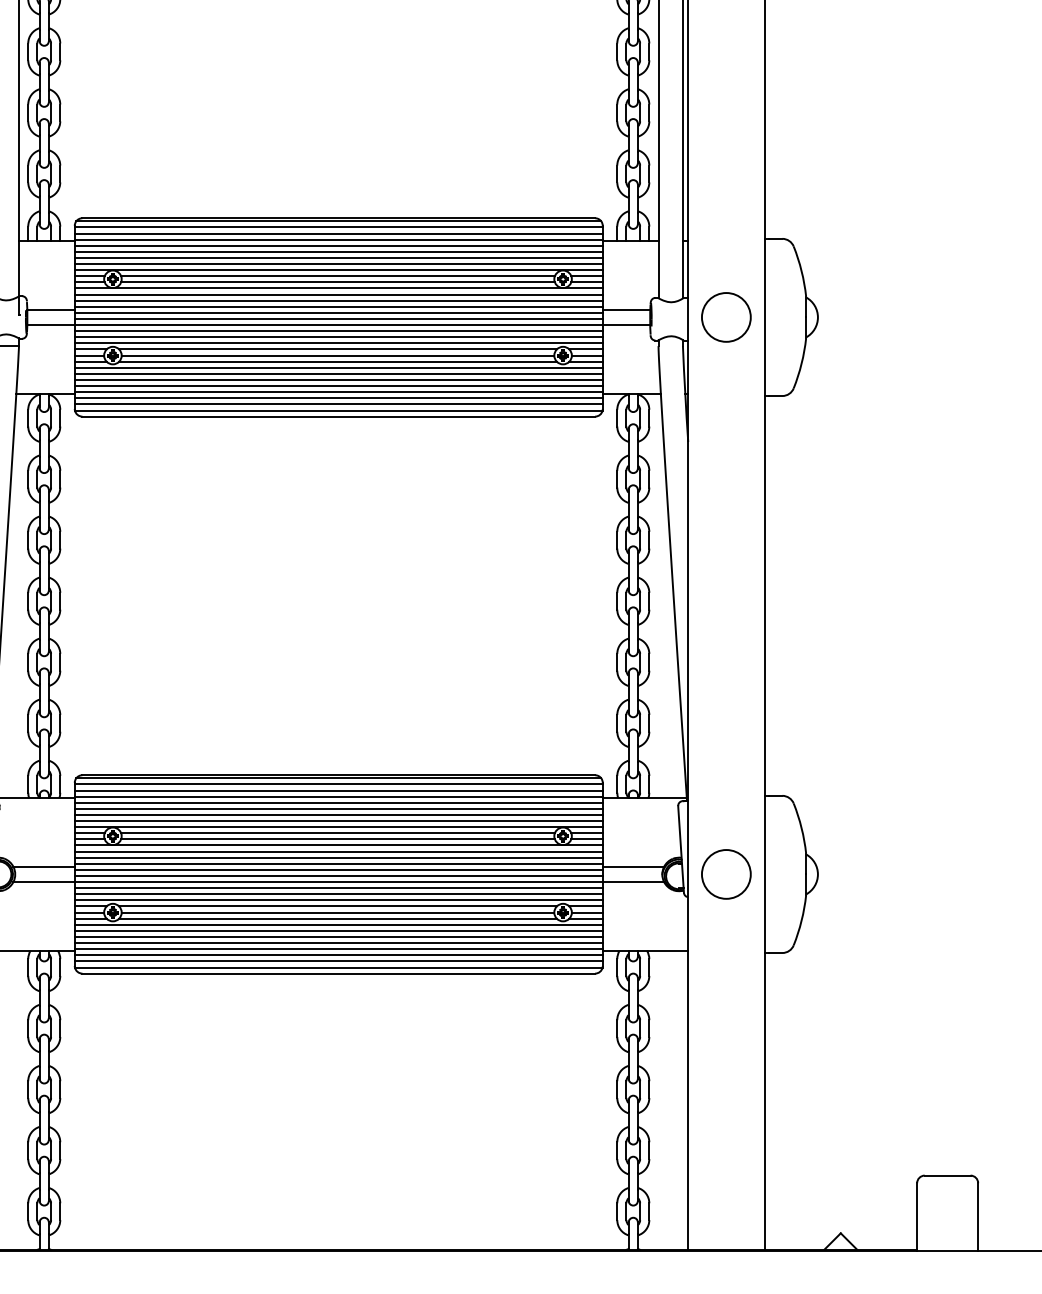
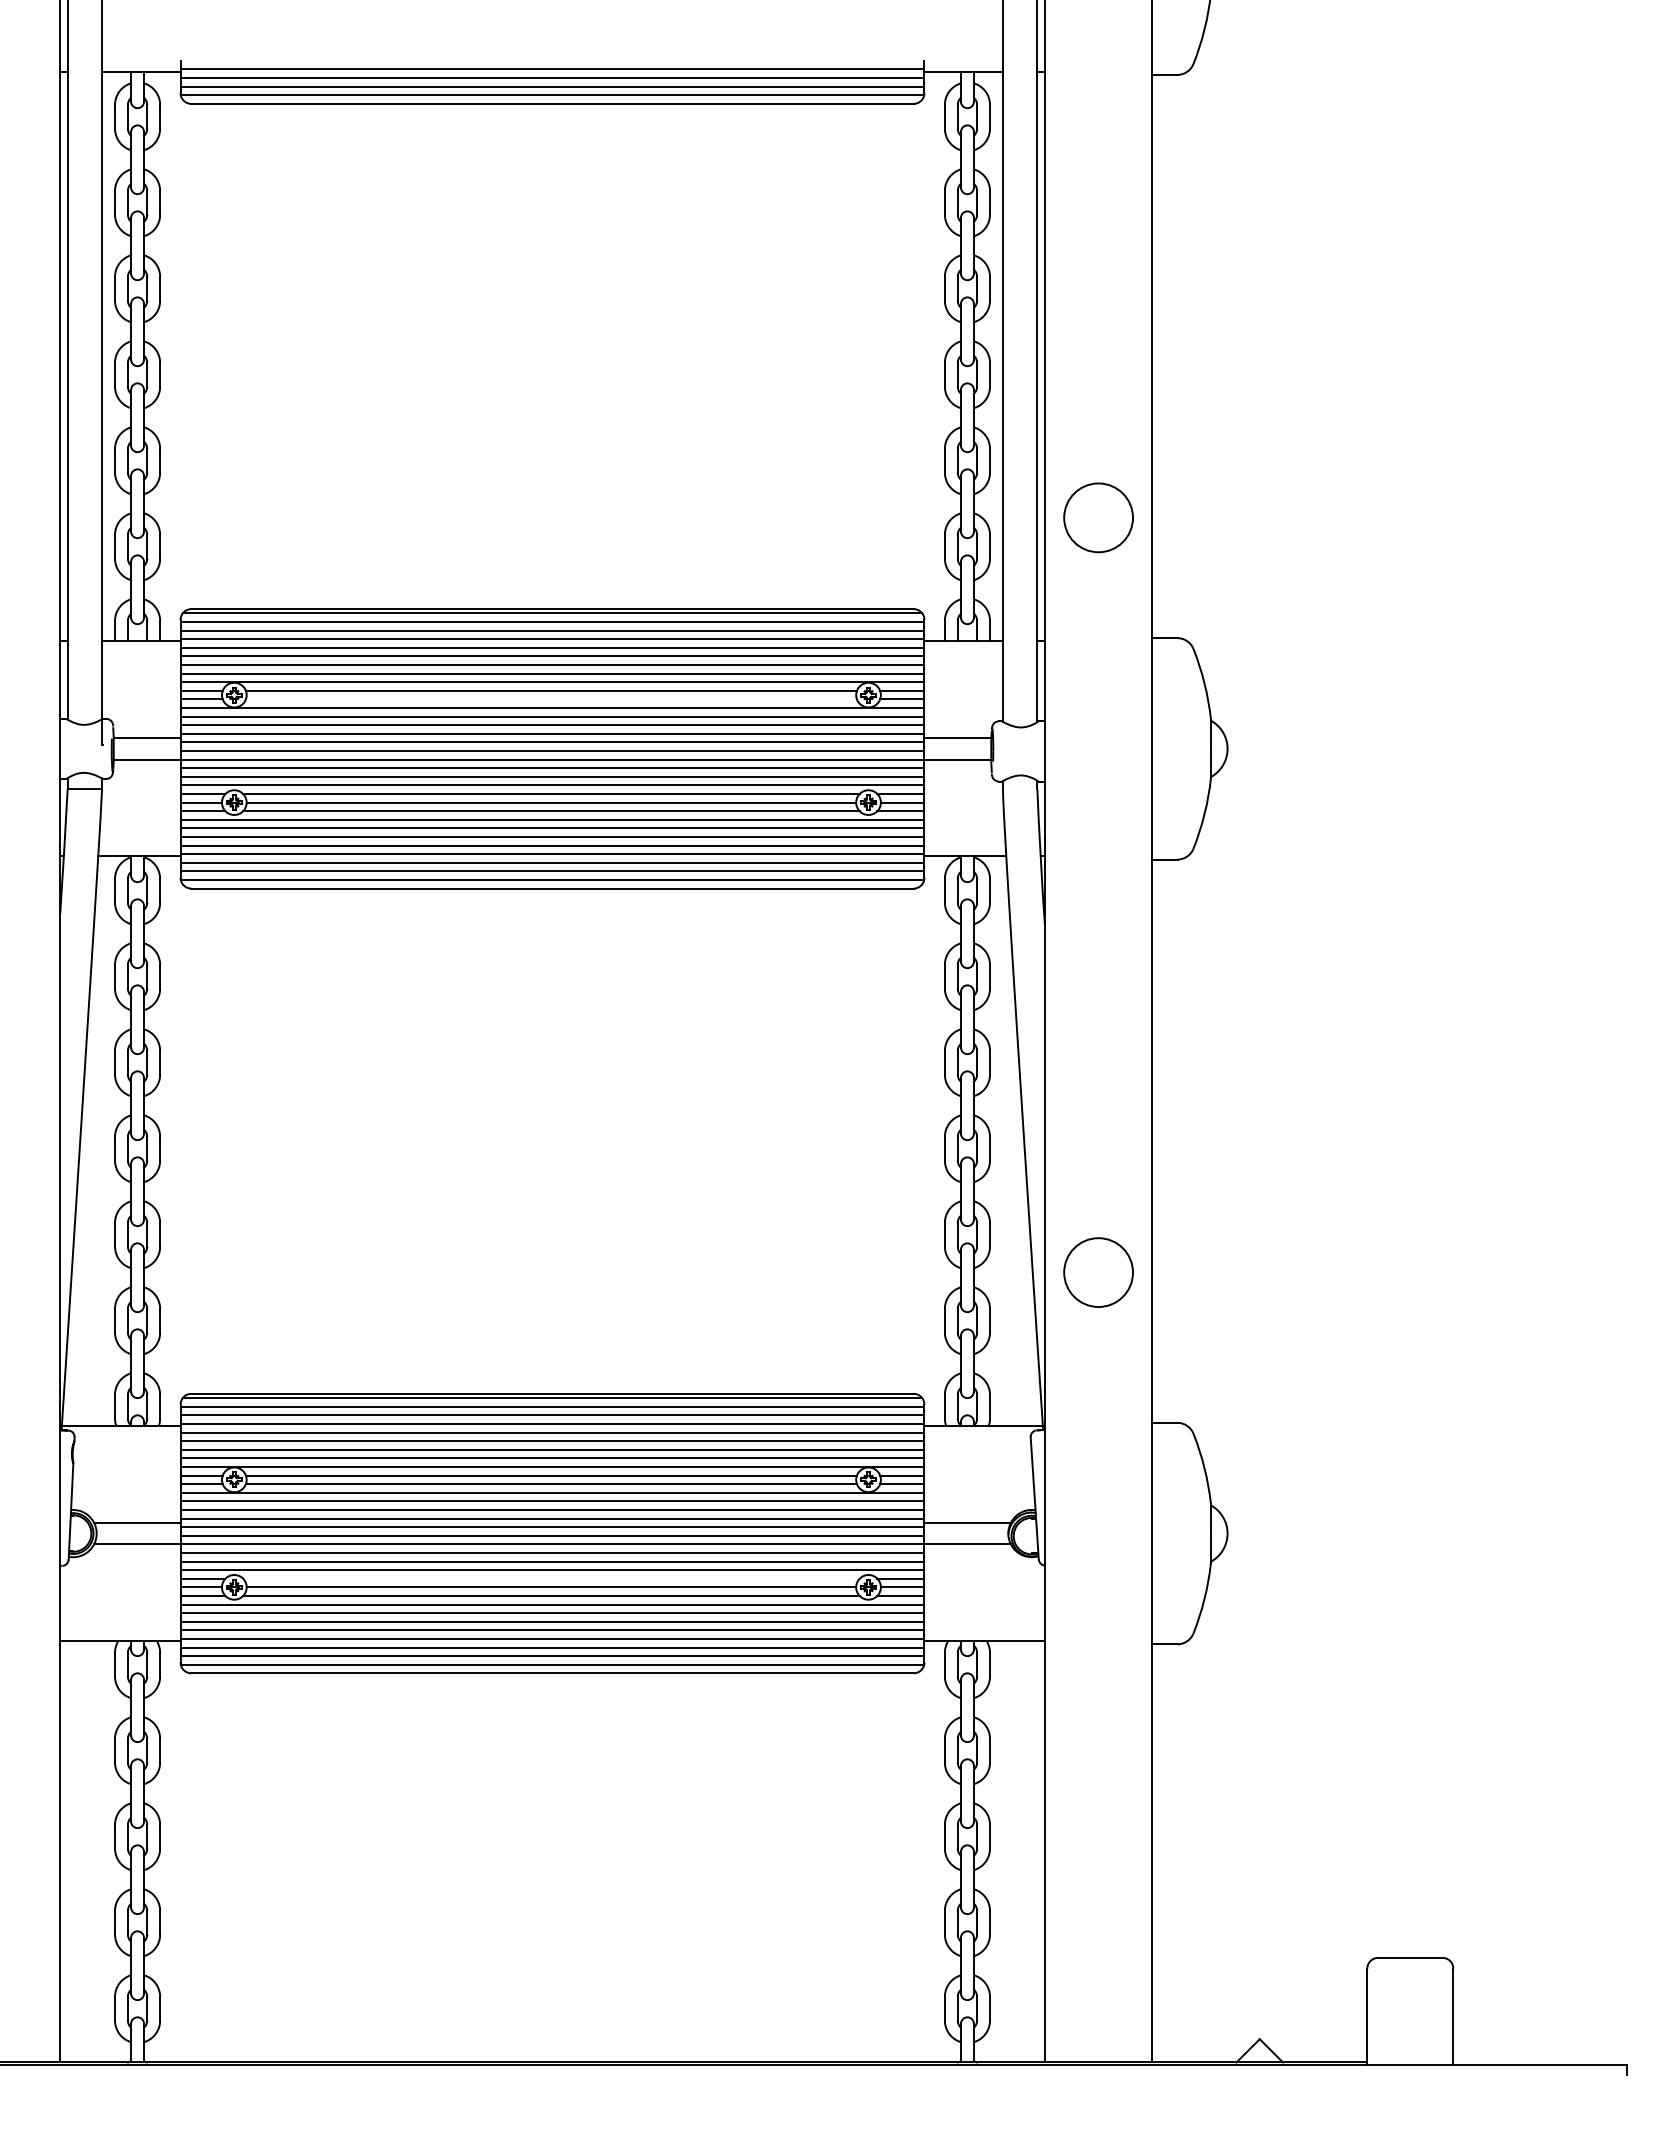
line: (337, 282) -> (550, 699), removed
circle: (726, 317) -> (1098, 517), moved
circle: (726, 874) -> (1098, 1272), moved
line: (338, 906) -> (551, 1578), removed

